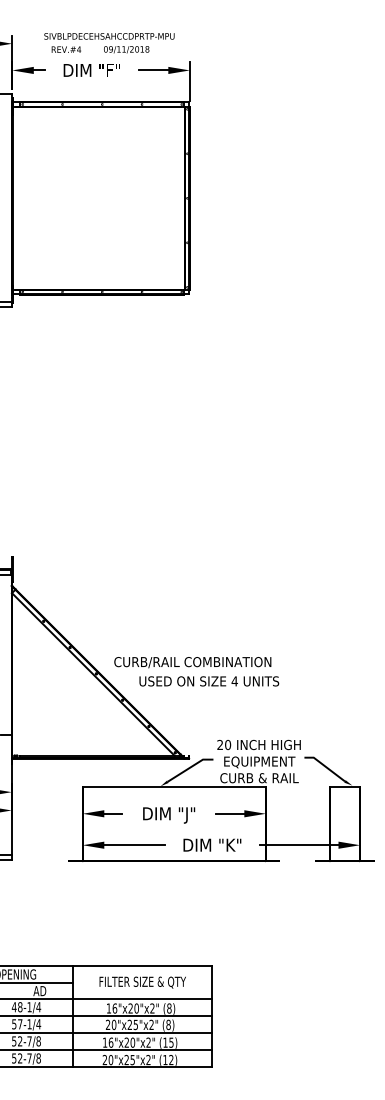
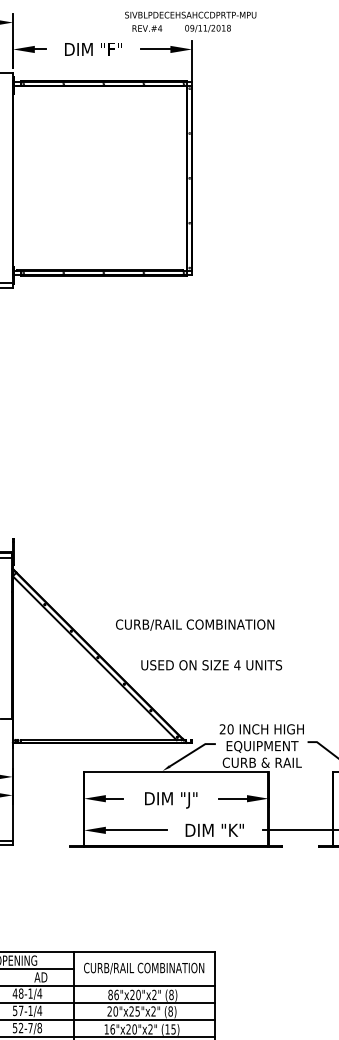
text: (109, 43) -> (190, 22), moved
text: (192, 662) -> (194, 625), moved
text: (141, 982) -> (143, 968), FILTER SIZE & QTY -> CURB/RAIL COMBINATION
text: (108, 1008) -> (110, 994), 16"x20"x2" -> 86"x20"x2"

